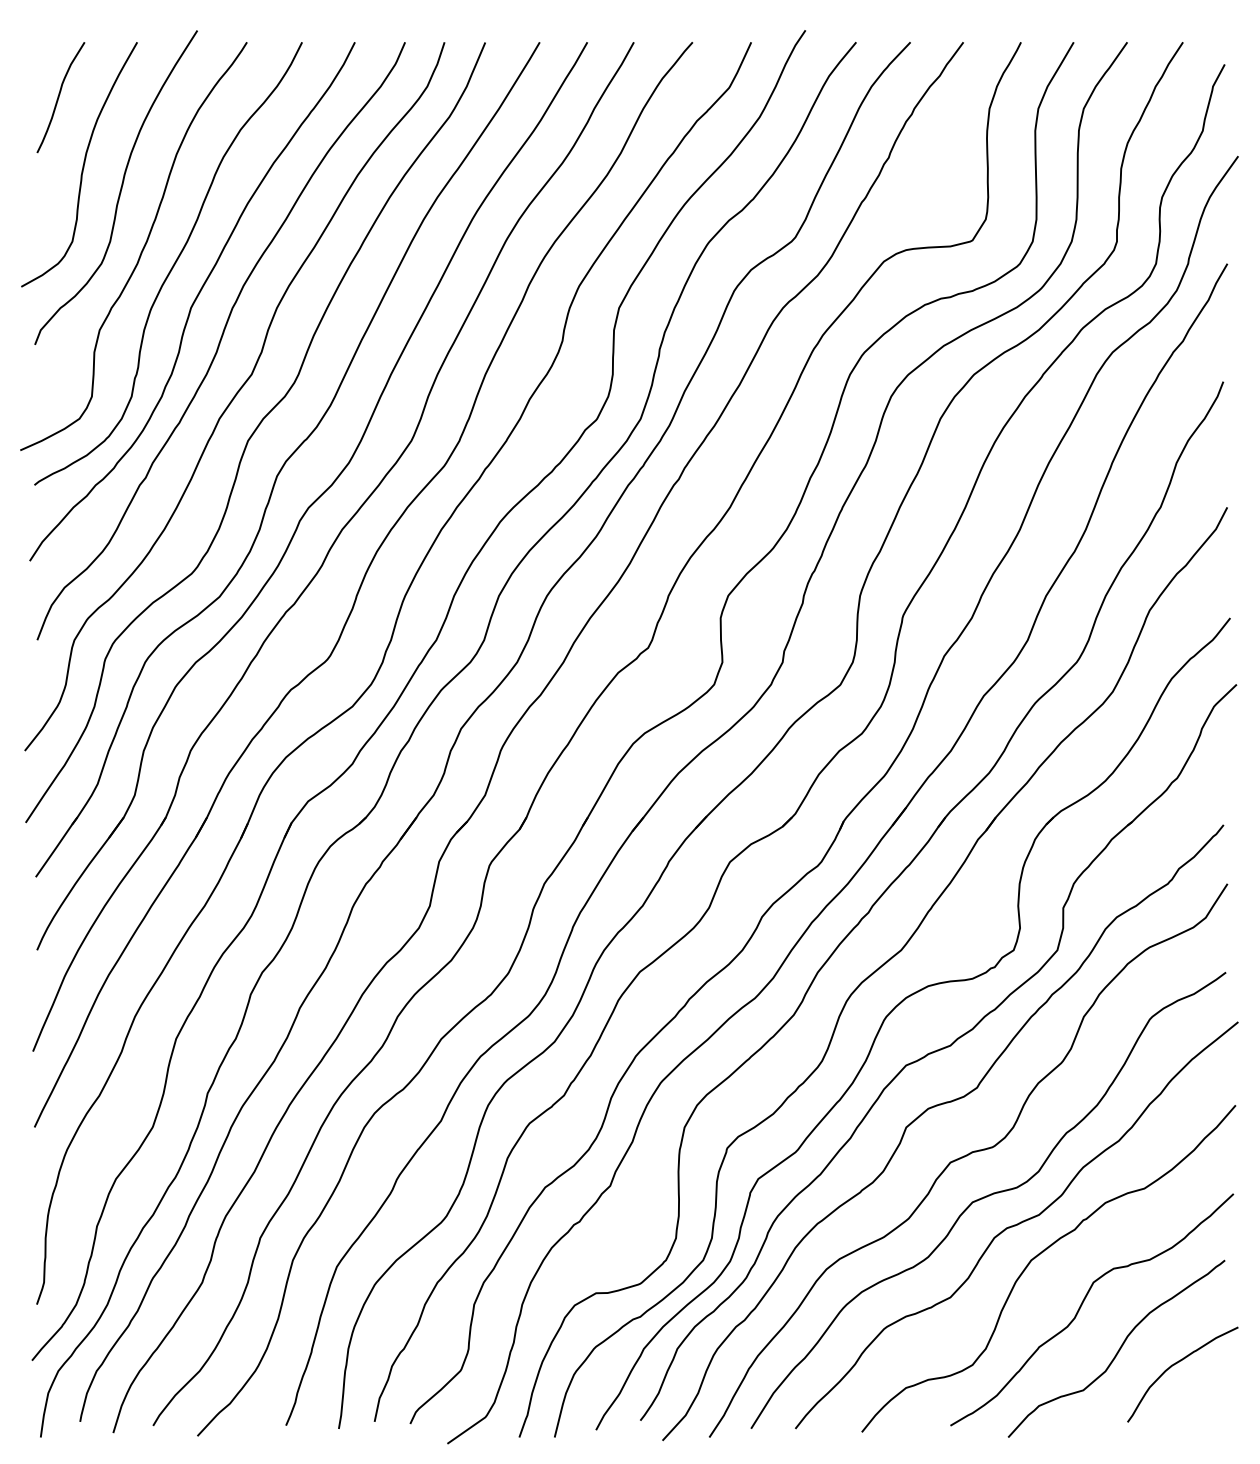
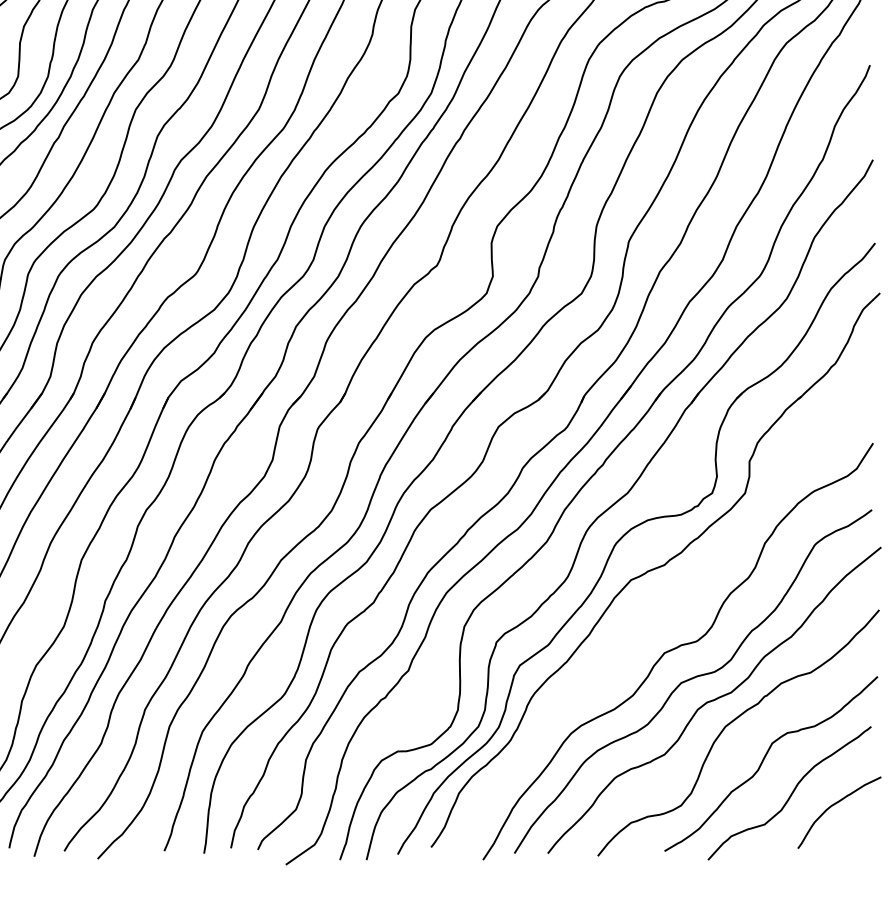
curve: (932, 1108) -> (651, 612), removed

